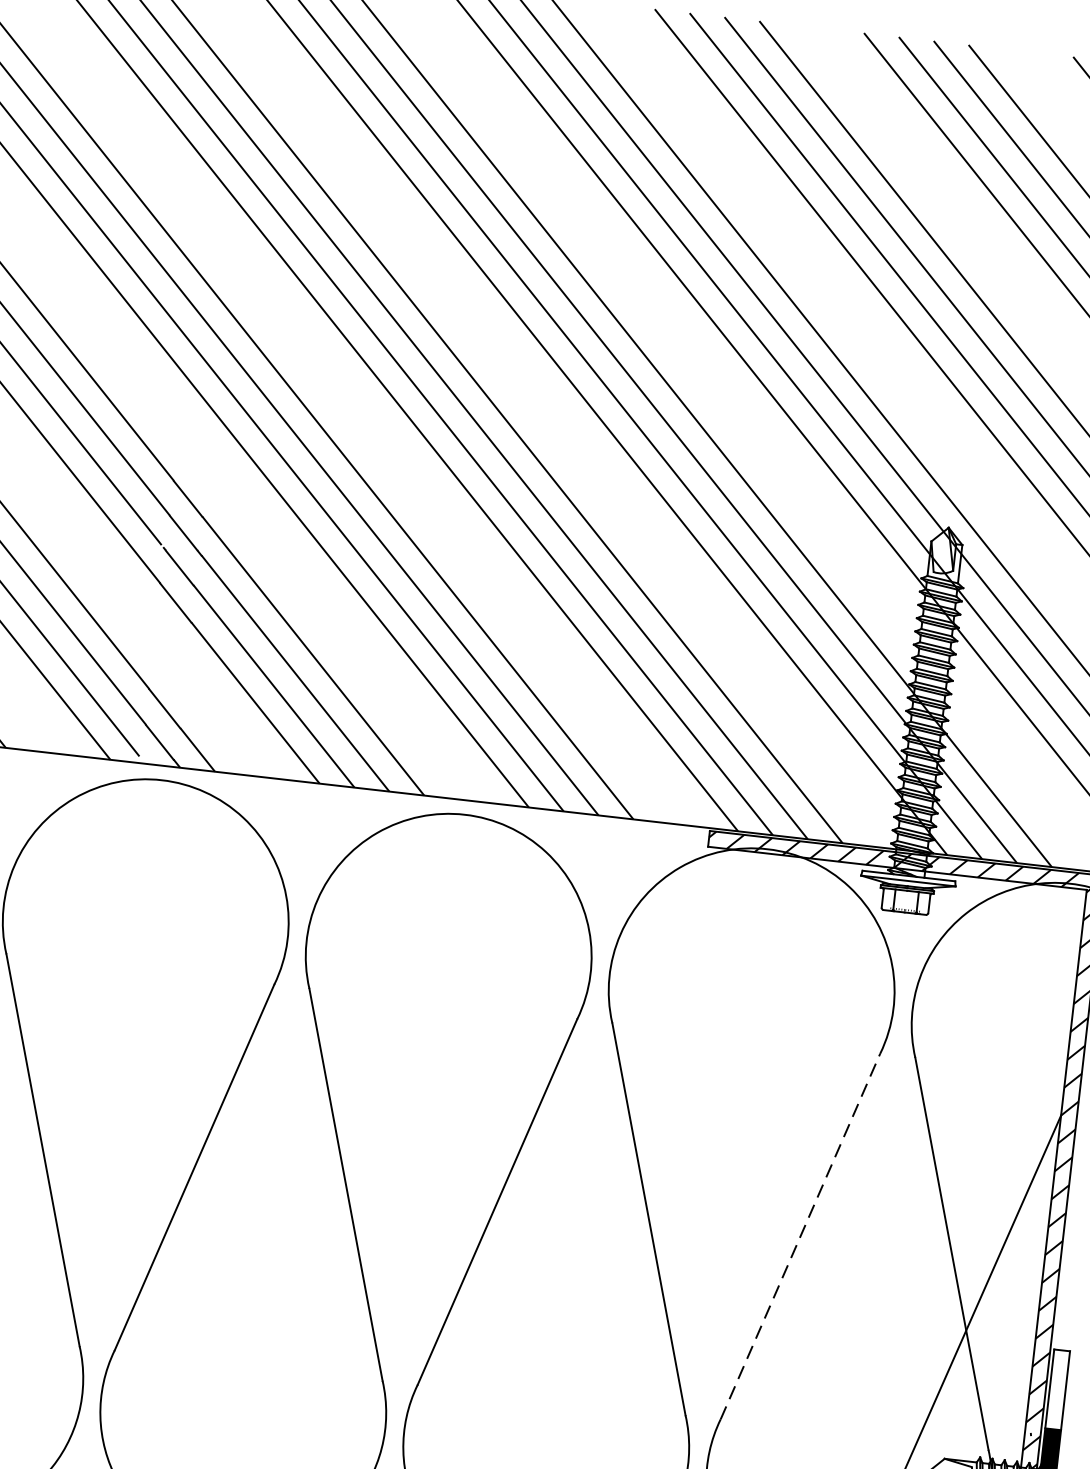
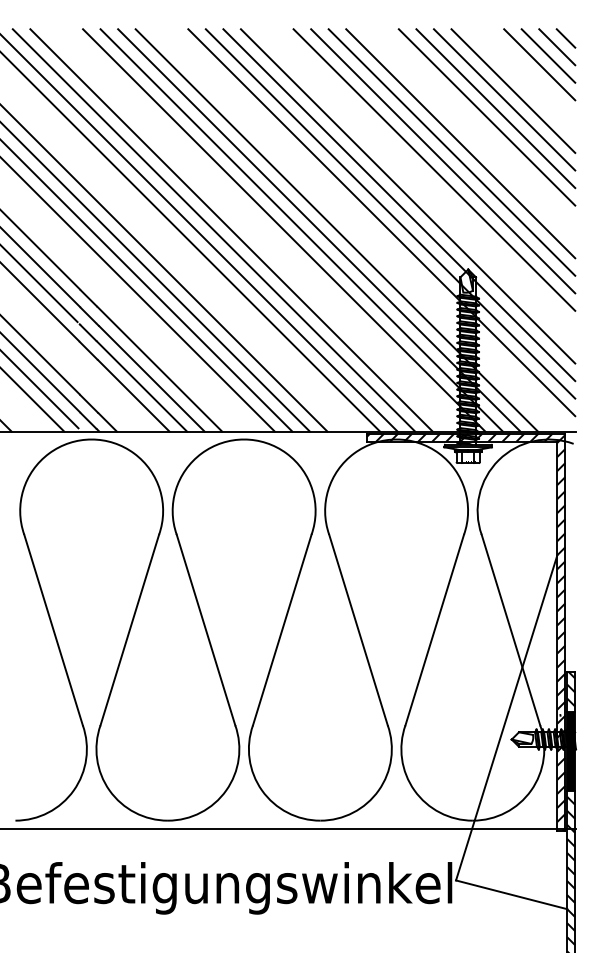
line: (799, 1237) -> (434, 630), dashed -> solid
hatch: (1058, 1383) -> (571, 688), added

